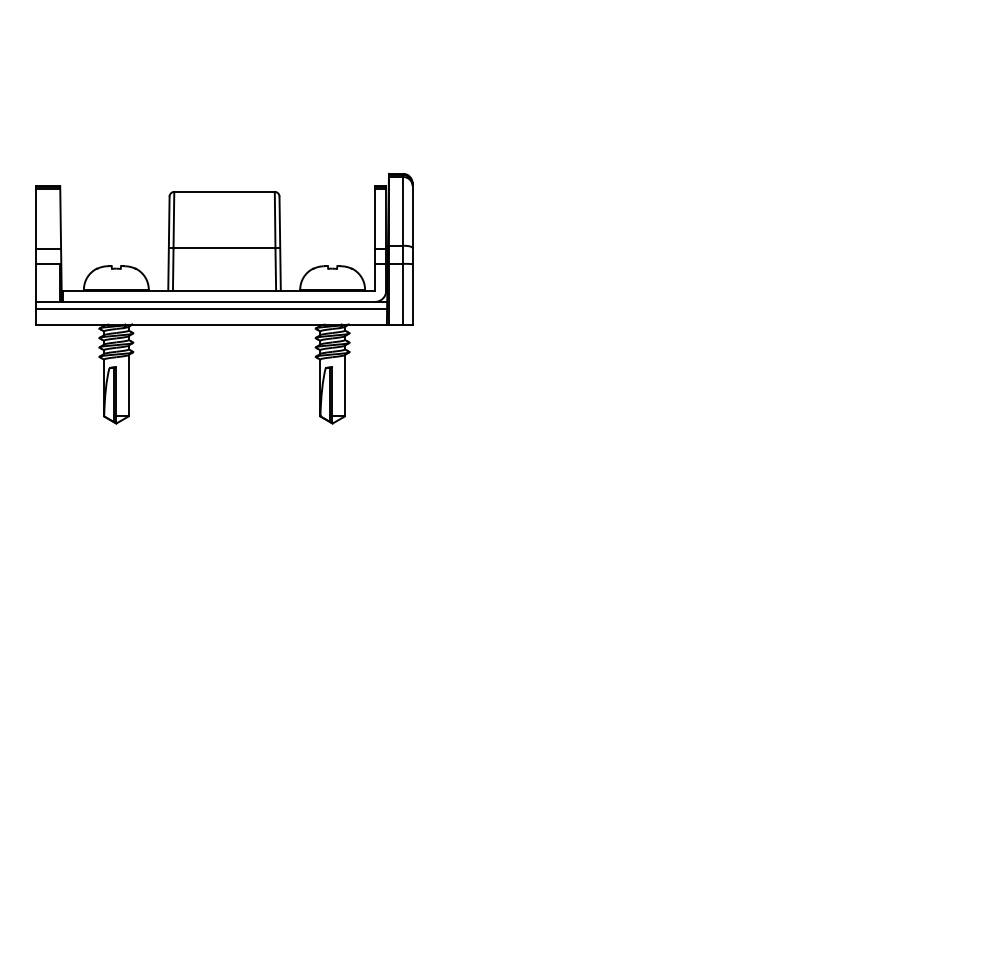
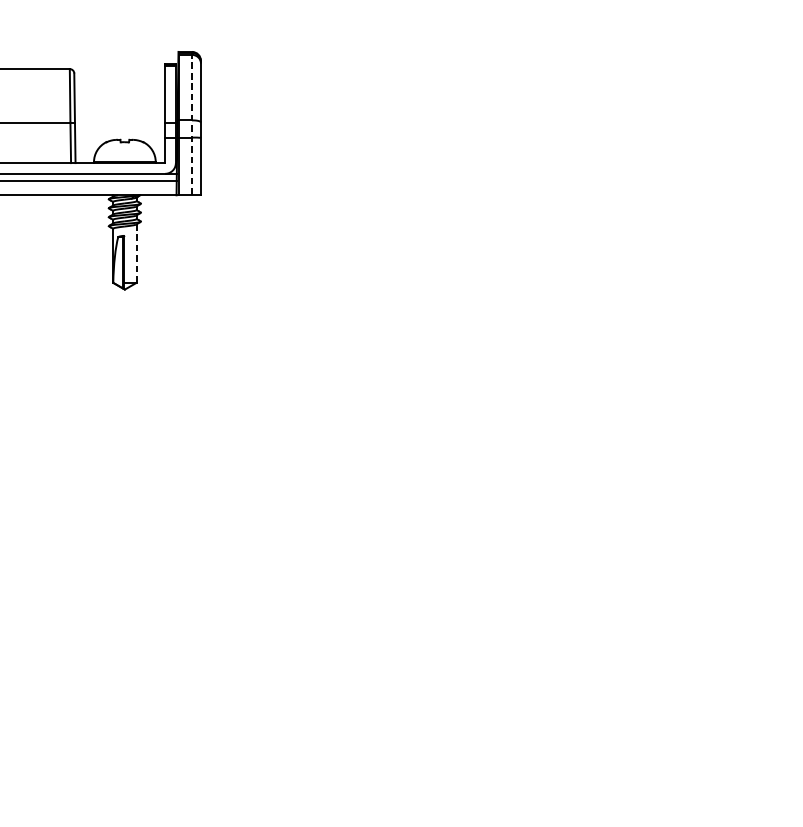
line: (403, 249) -> (192, 123), solid -> dashed
line: (344, 385) -> (136, 253), solid -> dashed

